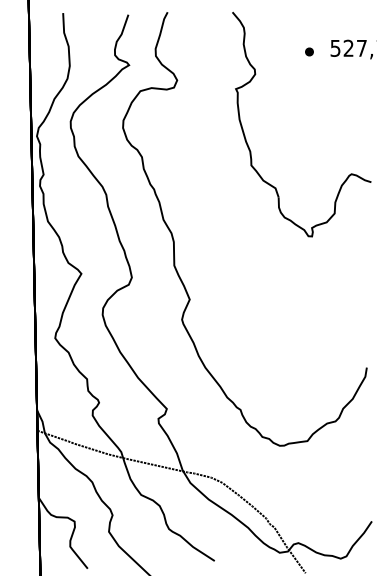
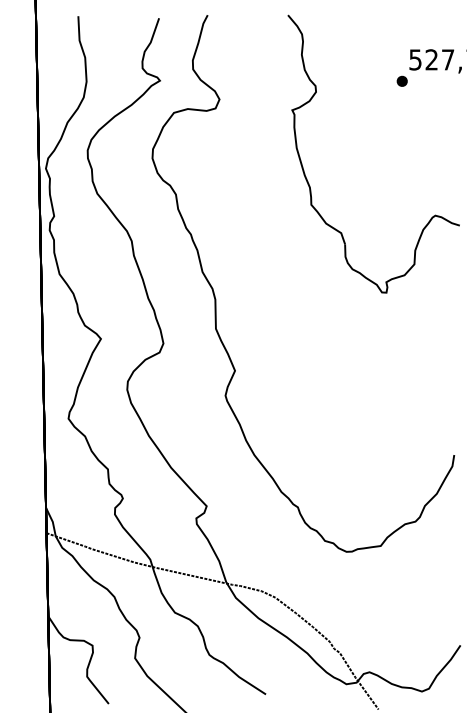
part: (308, 51) -> (401, 80), moved

